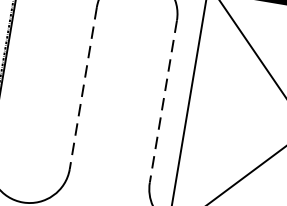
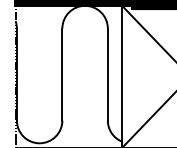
line: (83, 89) -> (62, 75), dashed -> solid
line: (162, 103) -> (107, 75), dashed -> solid

